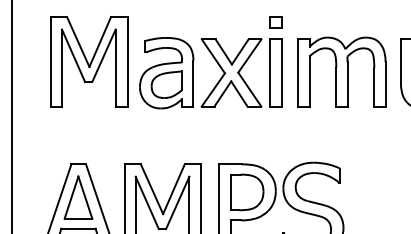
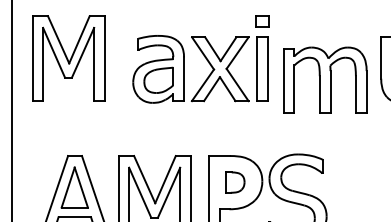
part: (88, 61) -> (68, 58), moved
part: (342, 71) -> (325, 79), moved
part: (247, 192) -> (235, 182), size x0.6

